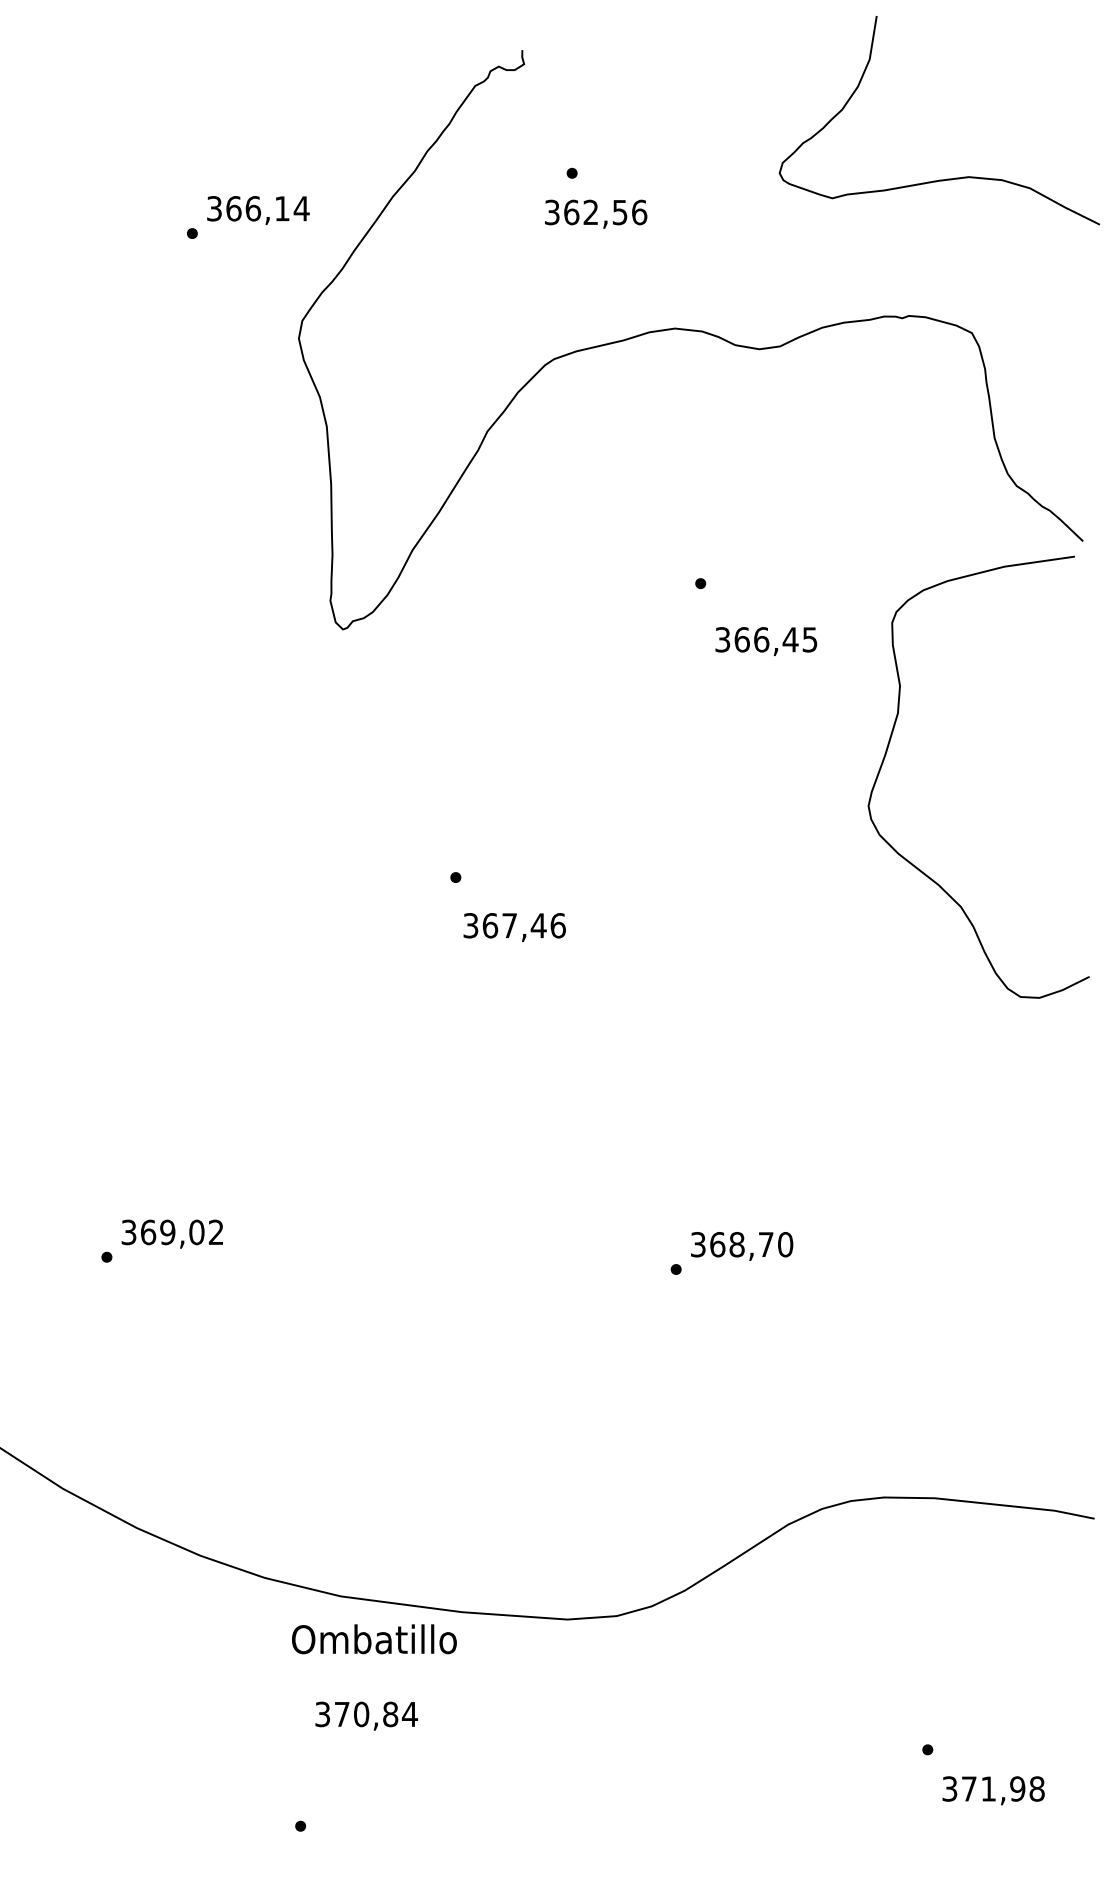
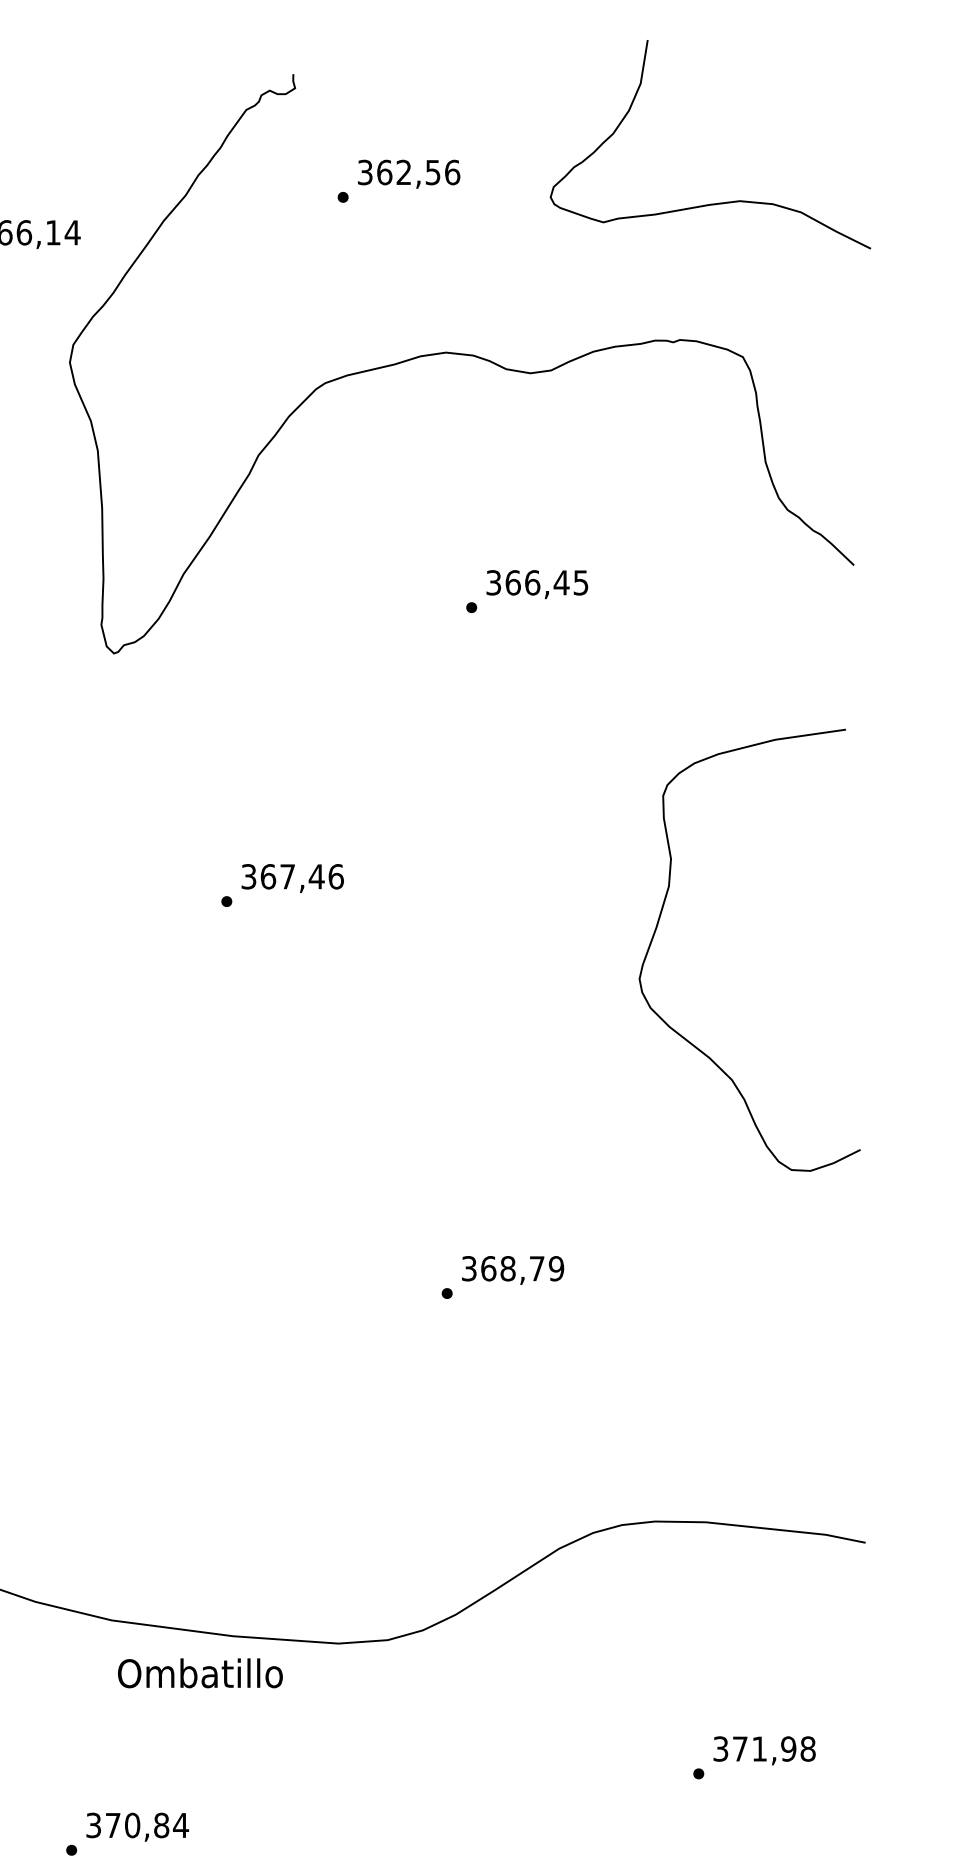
text: (596, 213) -> (409, 173), moved
text: (766, 641) -> (537, 584), moved
curve: (889, 745) -> (660, 918), moved
text: (514, 927) -> (292, 878), moved
text: (785, 1244) -> (556, 1268), 368,70 -> 368,79
text: (374, 1639) -> (200, 1673), moved
text: (366, 1715) -> (137, 1826), moved
text: (993, 1790) -> (764, 1750), moved

